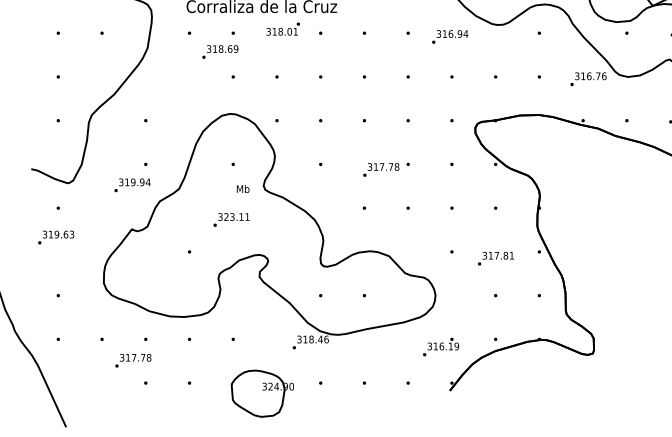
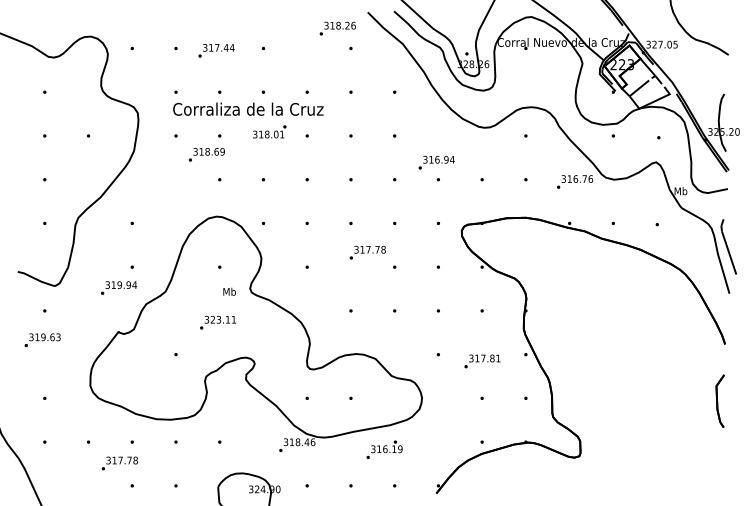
text: (450, 36) -> (436, 162), moved
text: (381, 169) -> (367, 252), moved
text: (441, 346) -> (384, 449), moved

